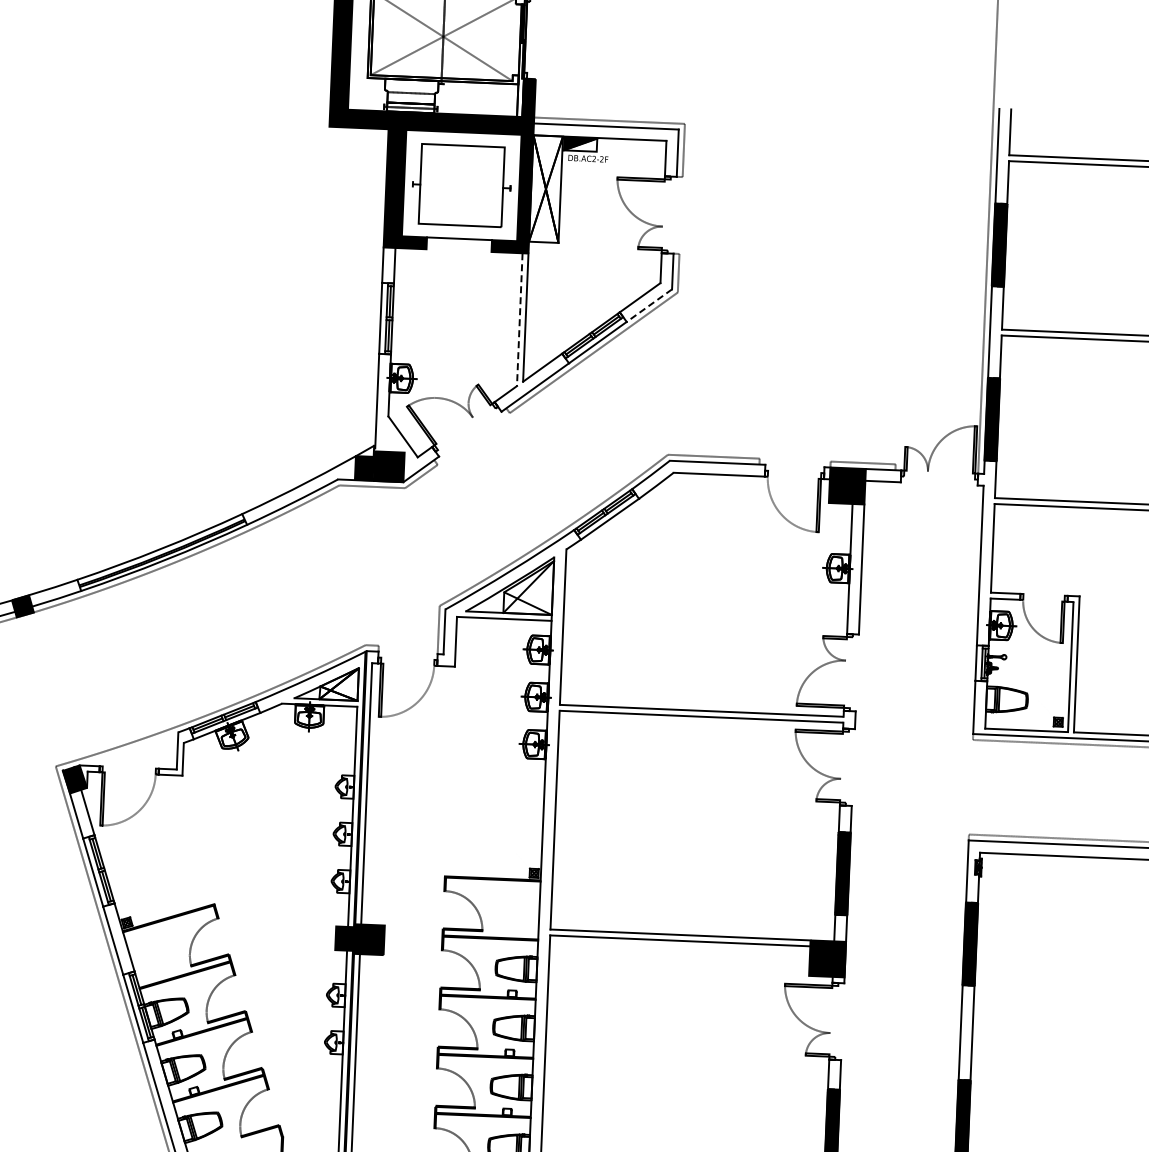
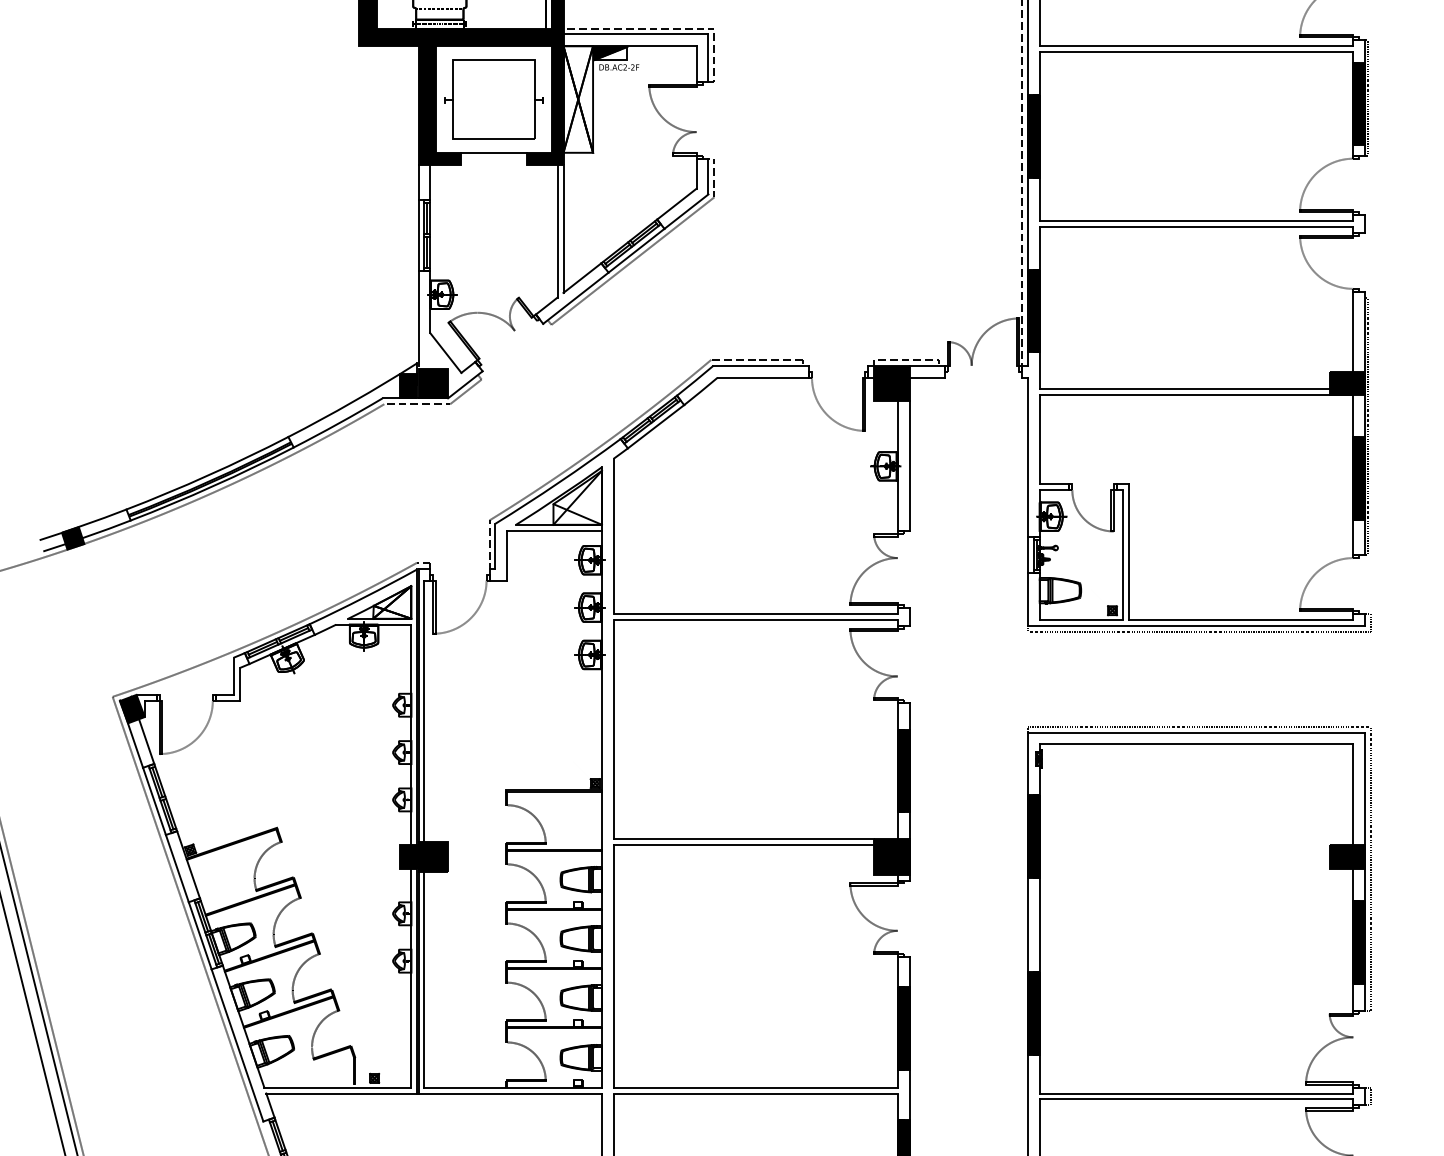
line: (649, 305) -> (686, 211), dashed -> solid
line: (519, 320) -> (557, 231), dashed -> solid

